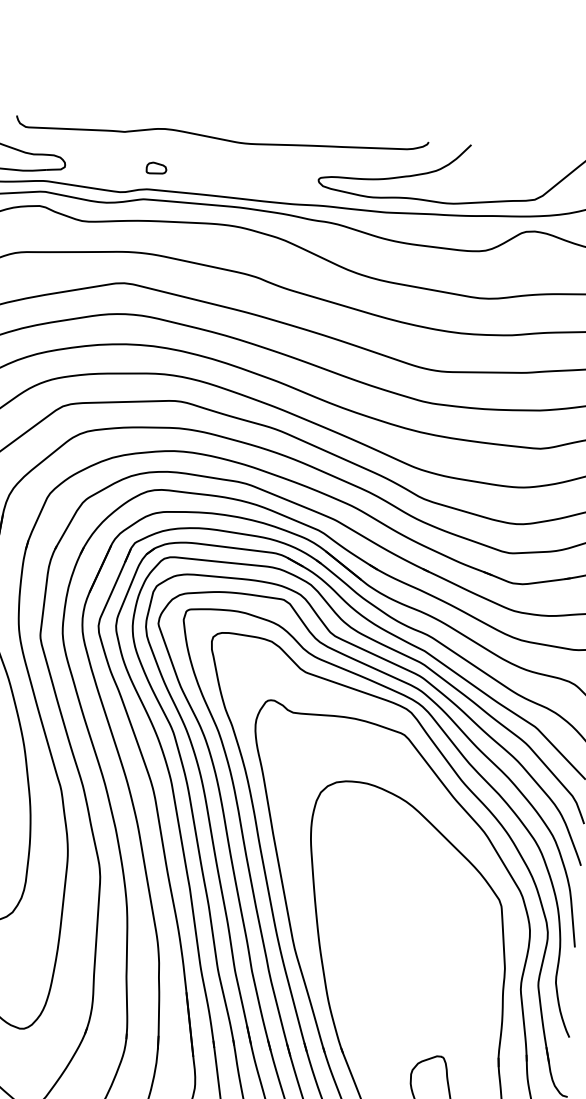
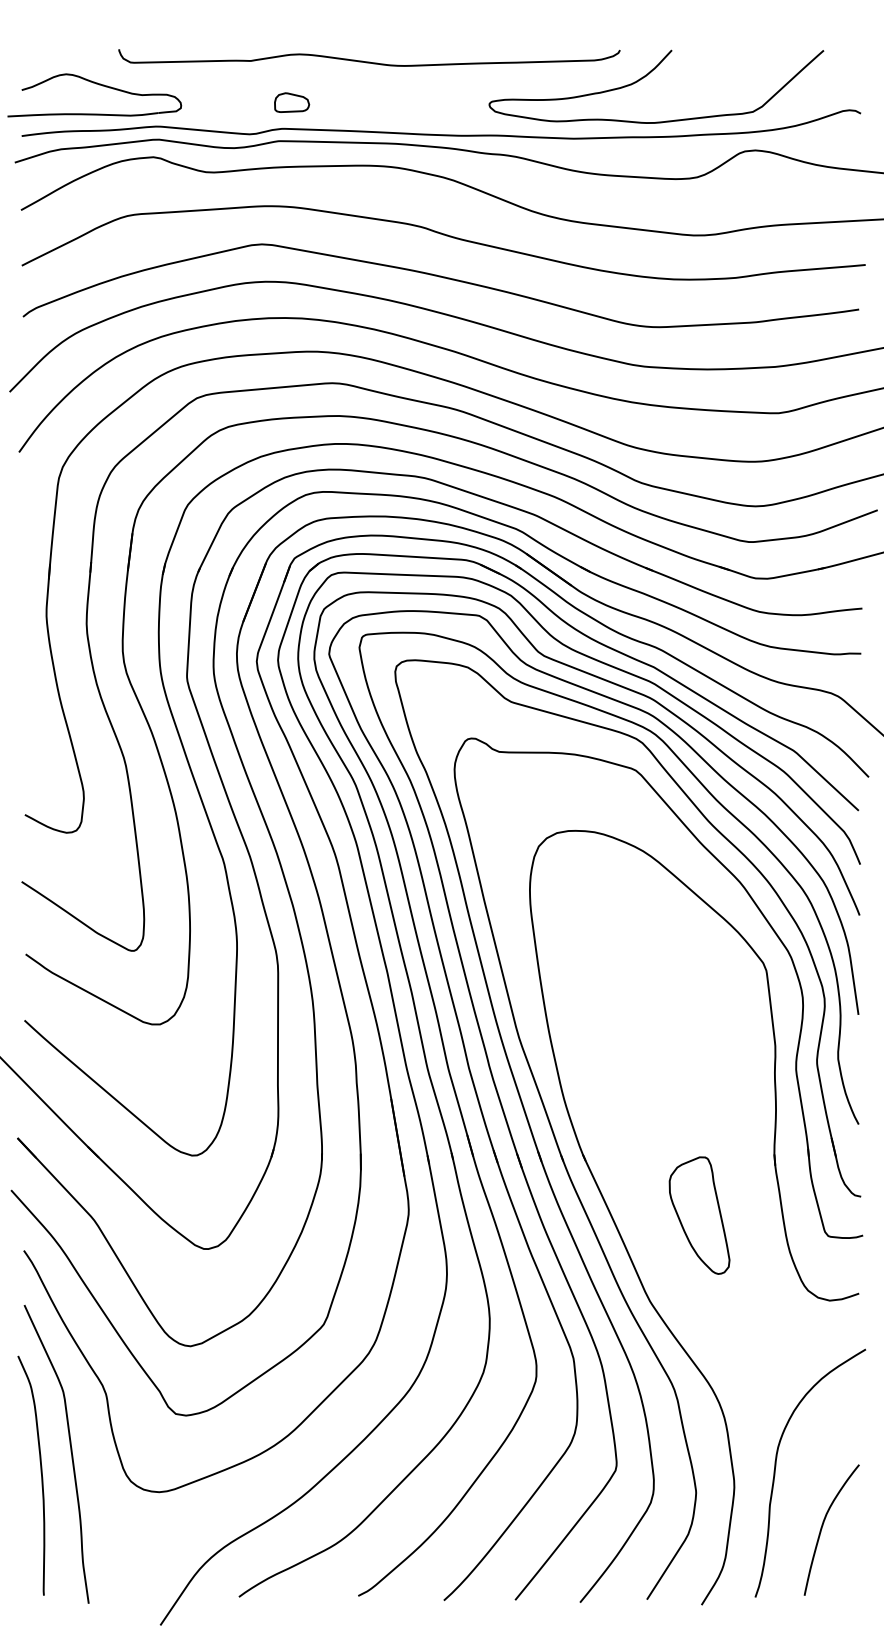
part: (156, 168) -> (292, 102), size x1.43

